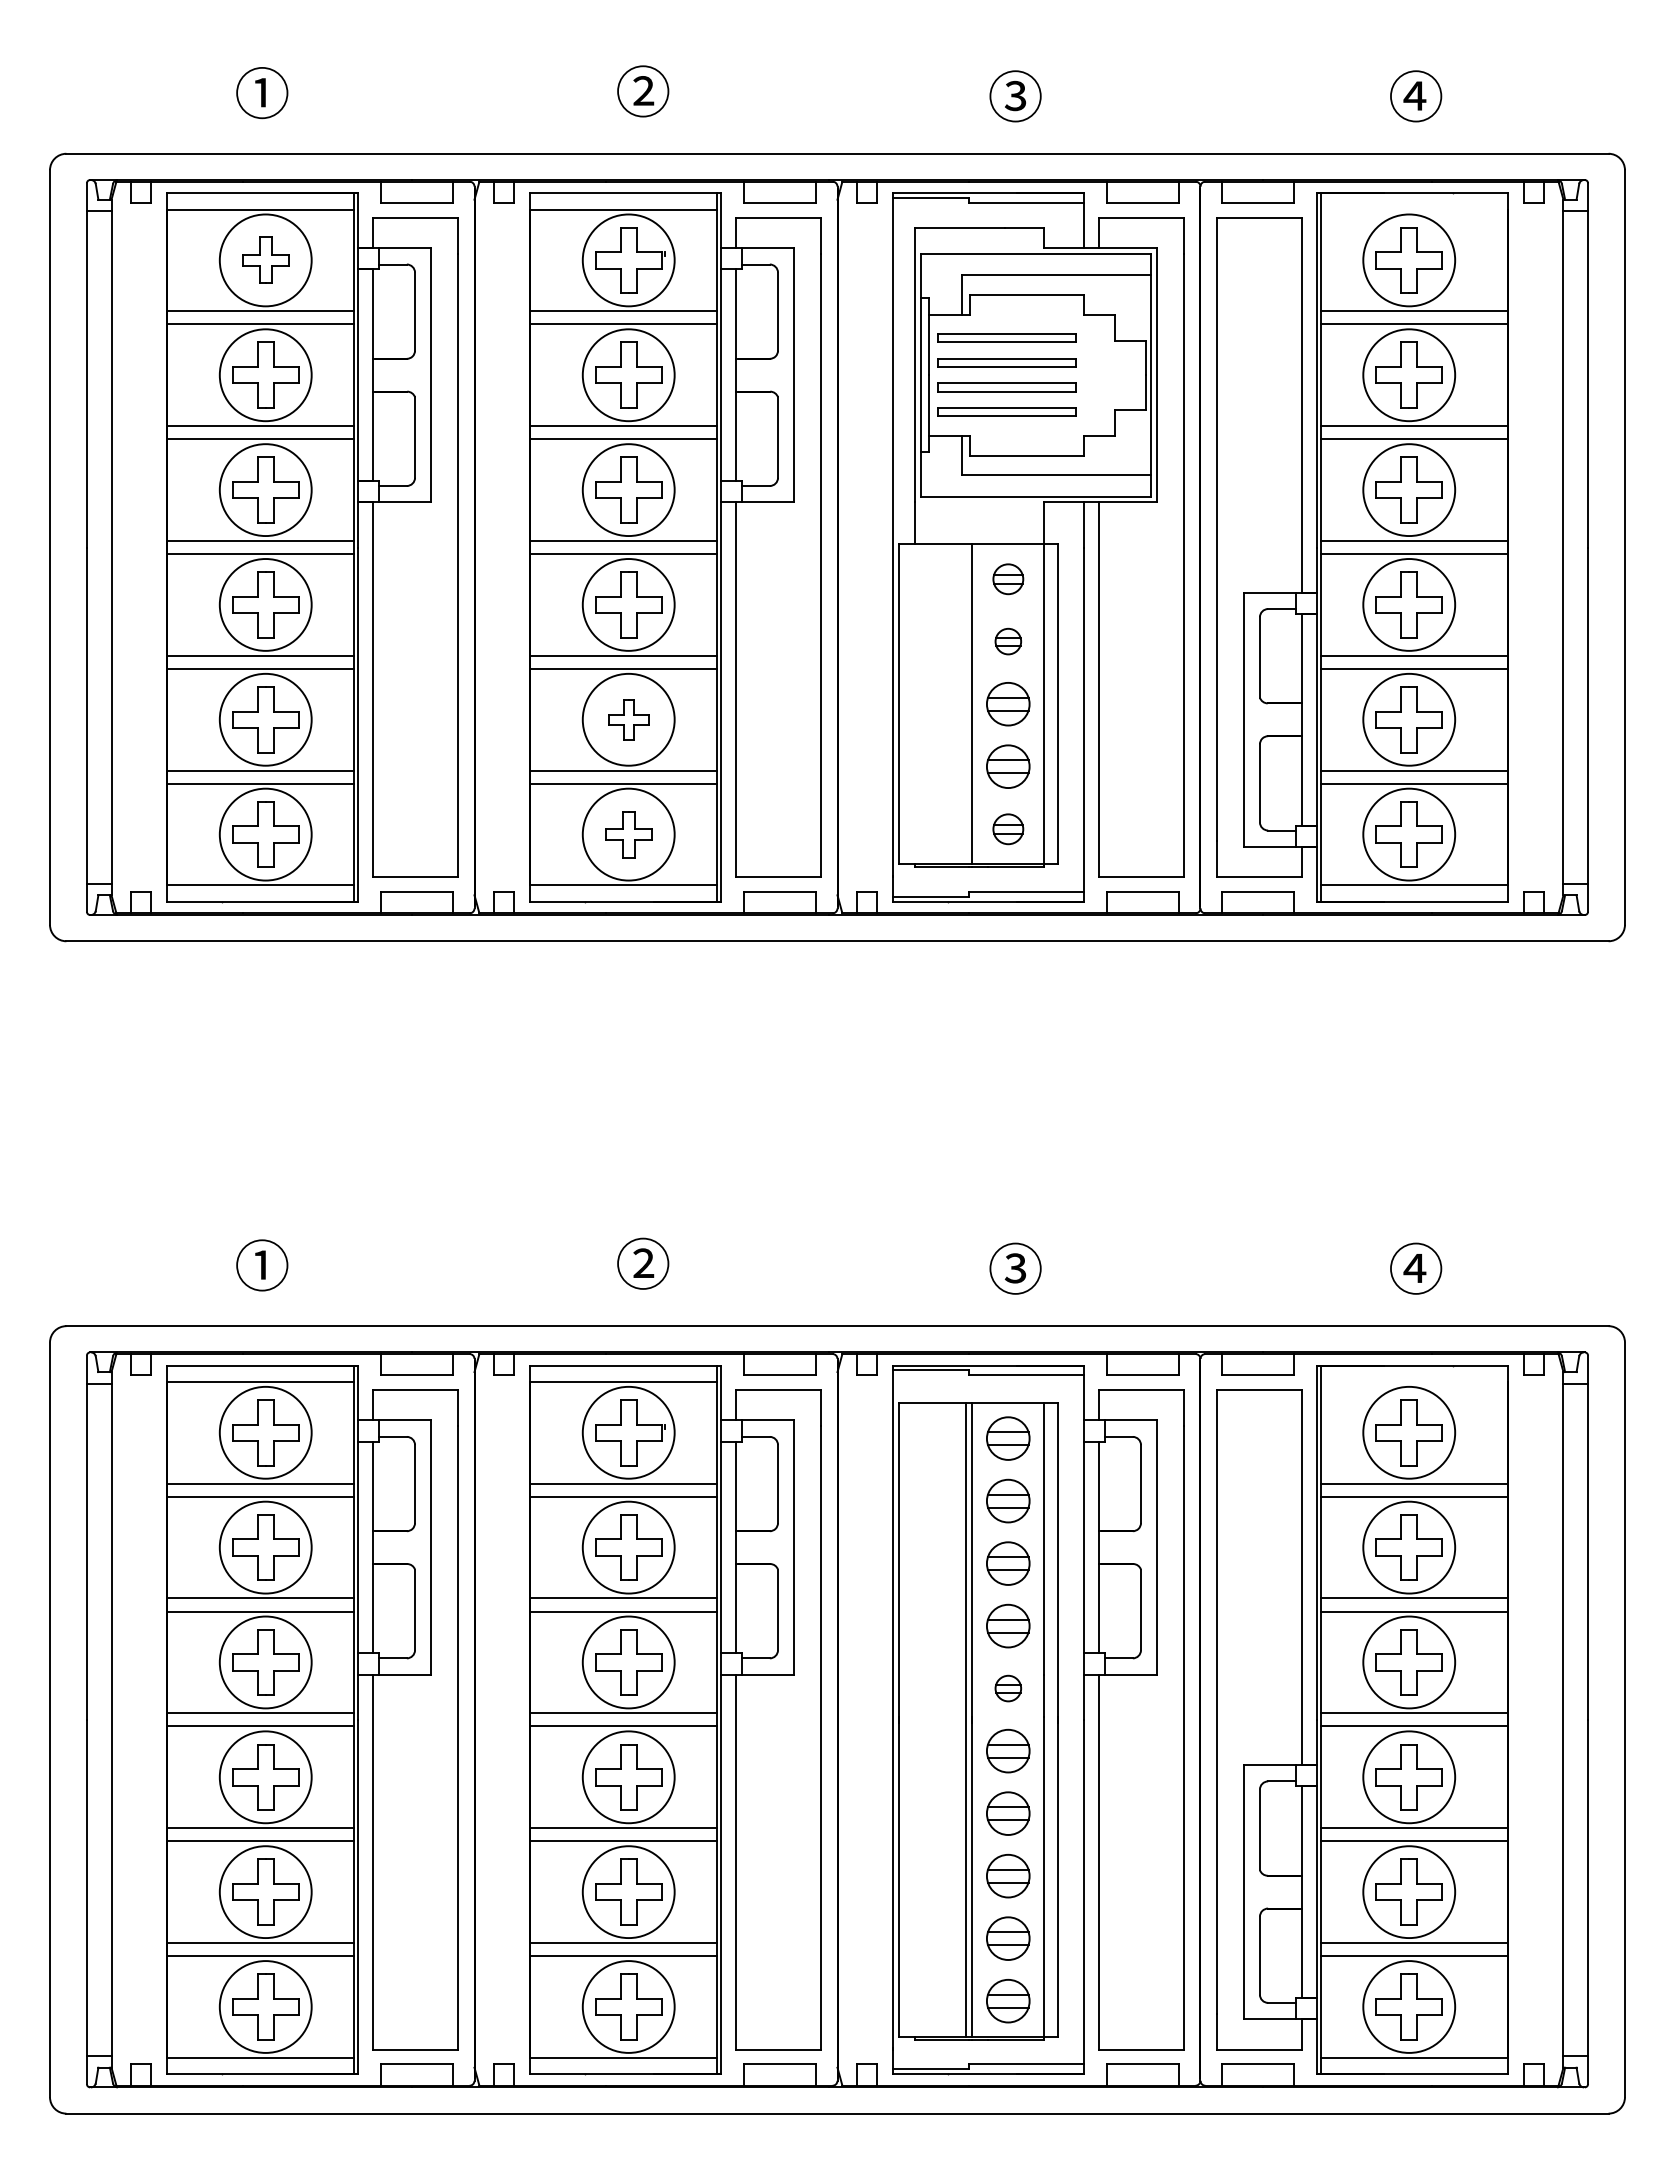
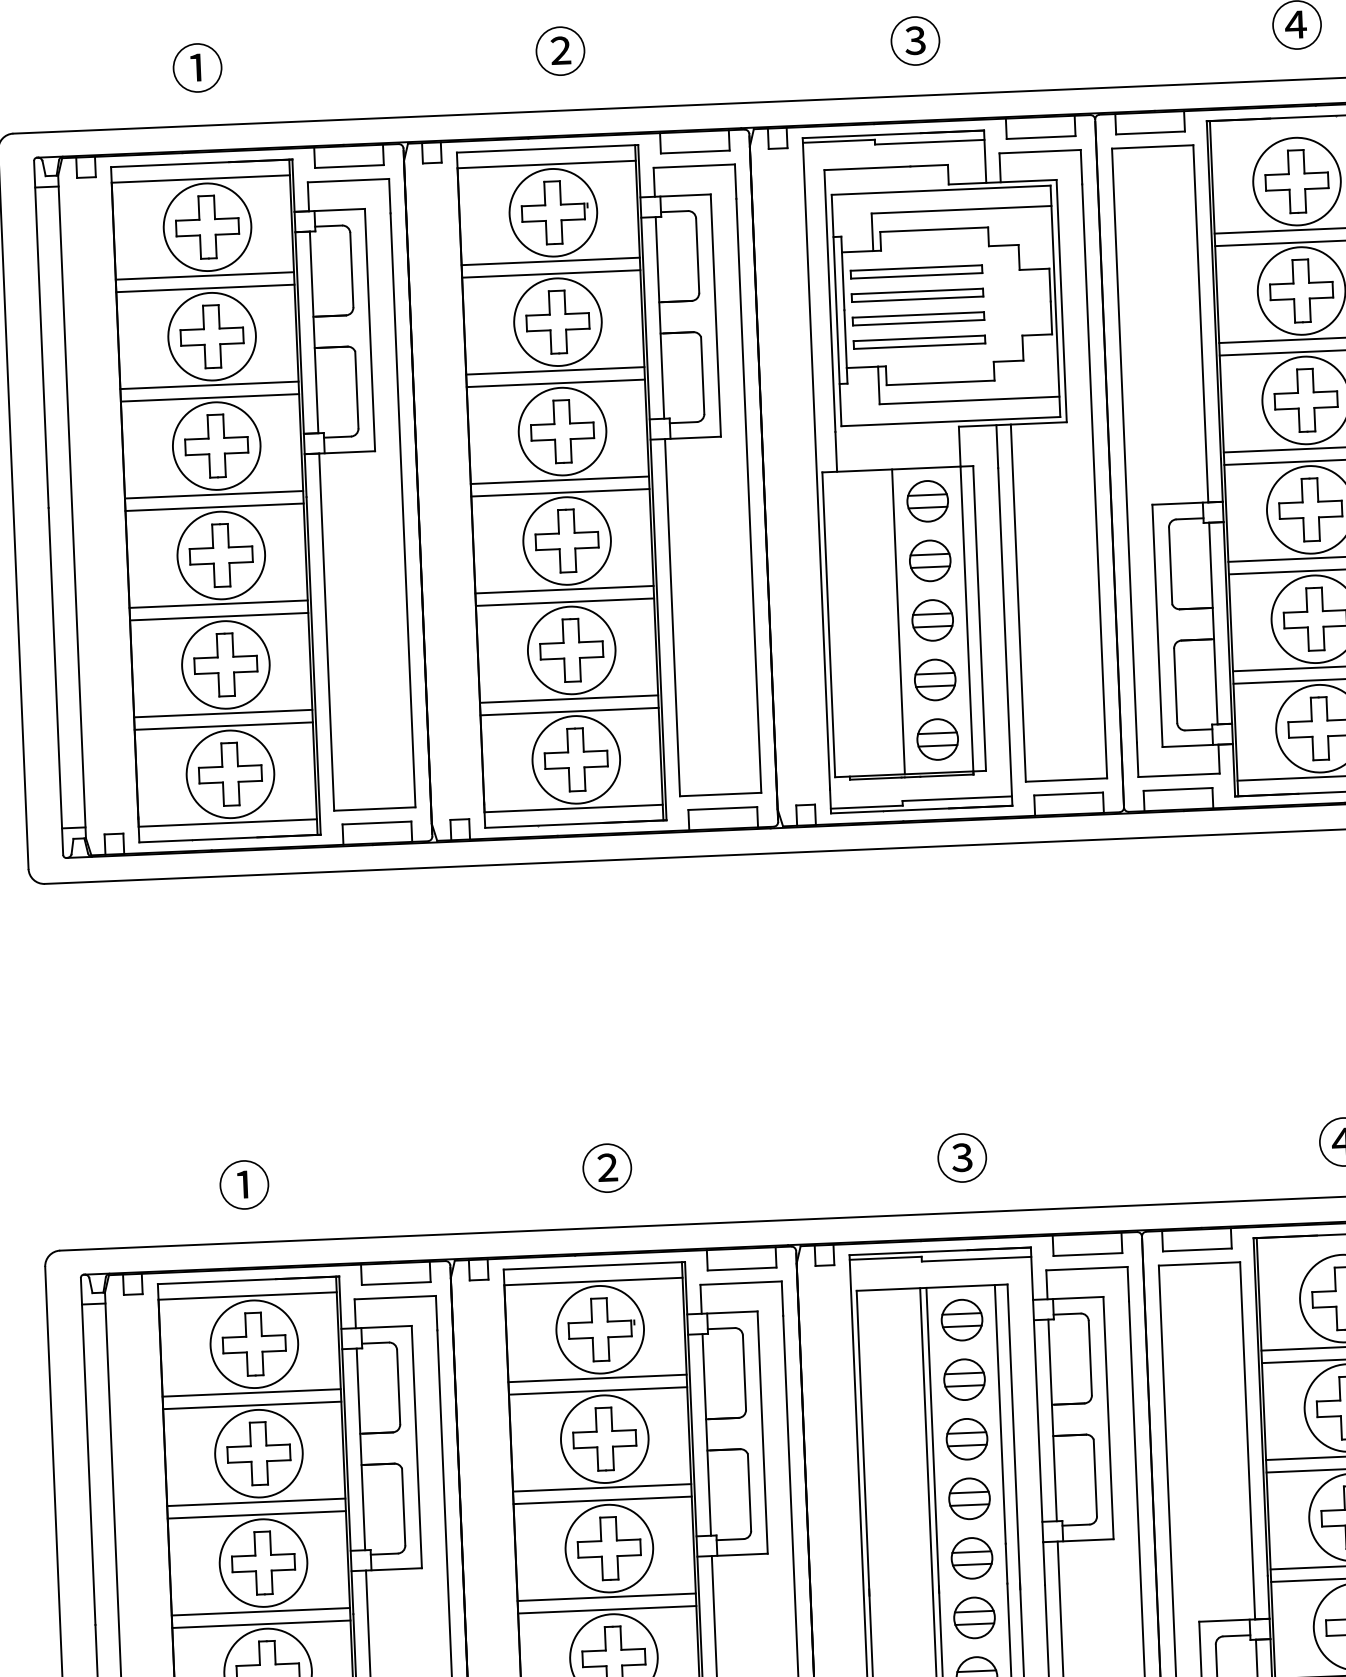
part: (265, 260) -> (207, 227), size x1.43
part: (1008, 579) -> (927, 501), size x1.43
part: (1008, 641) -> (930, 560), size x1.67
part: (628, 719) -> (571, 650), size x1.67
part: (1008, 829) -> (937, 739), size x1.43
part: (628, 834) -> (576, 759), size x1.43
part: (1008, 1688) -> (972, 1558), size x1.67

